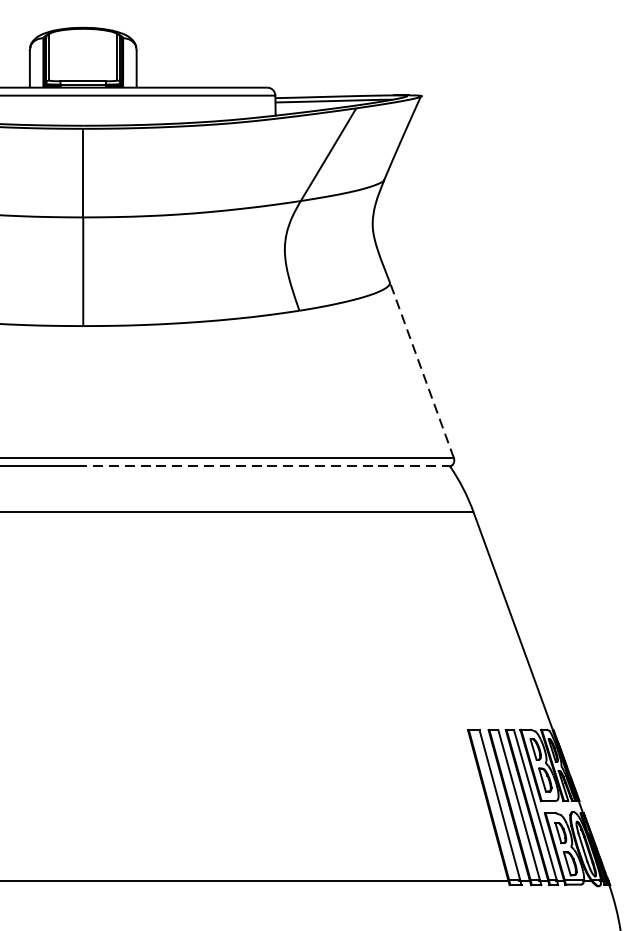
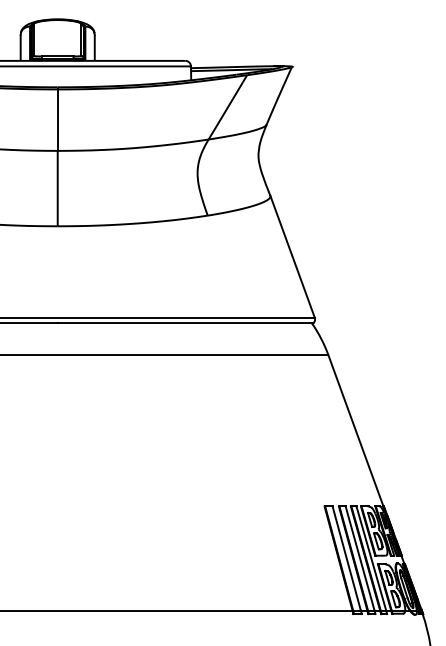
line: (421, 369) -> (292, 256), dashed -> solid
line: (267, 466) -> (185, 323), dashed -> solid

